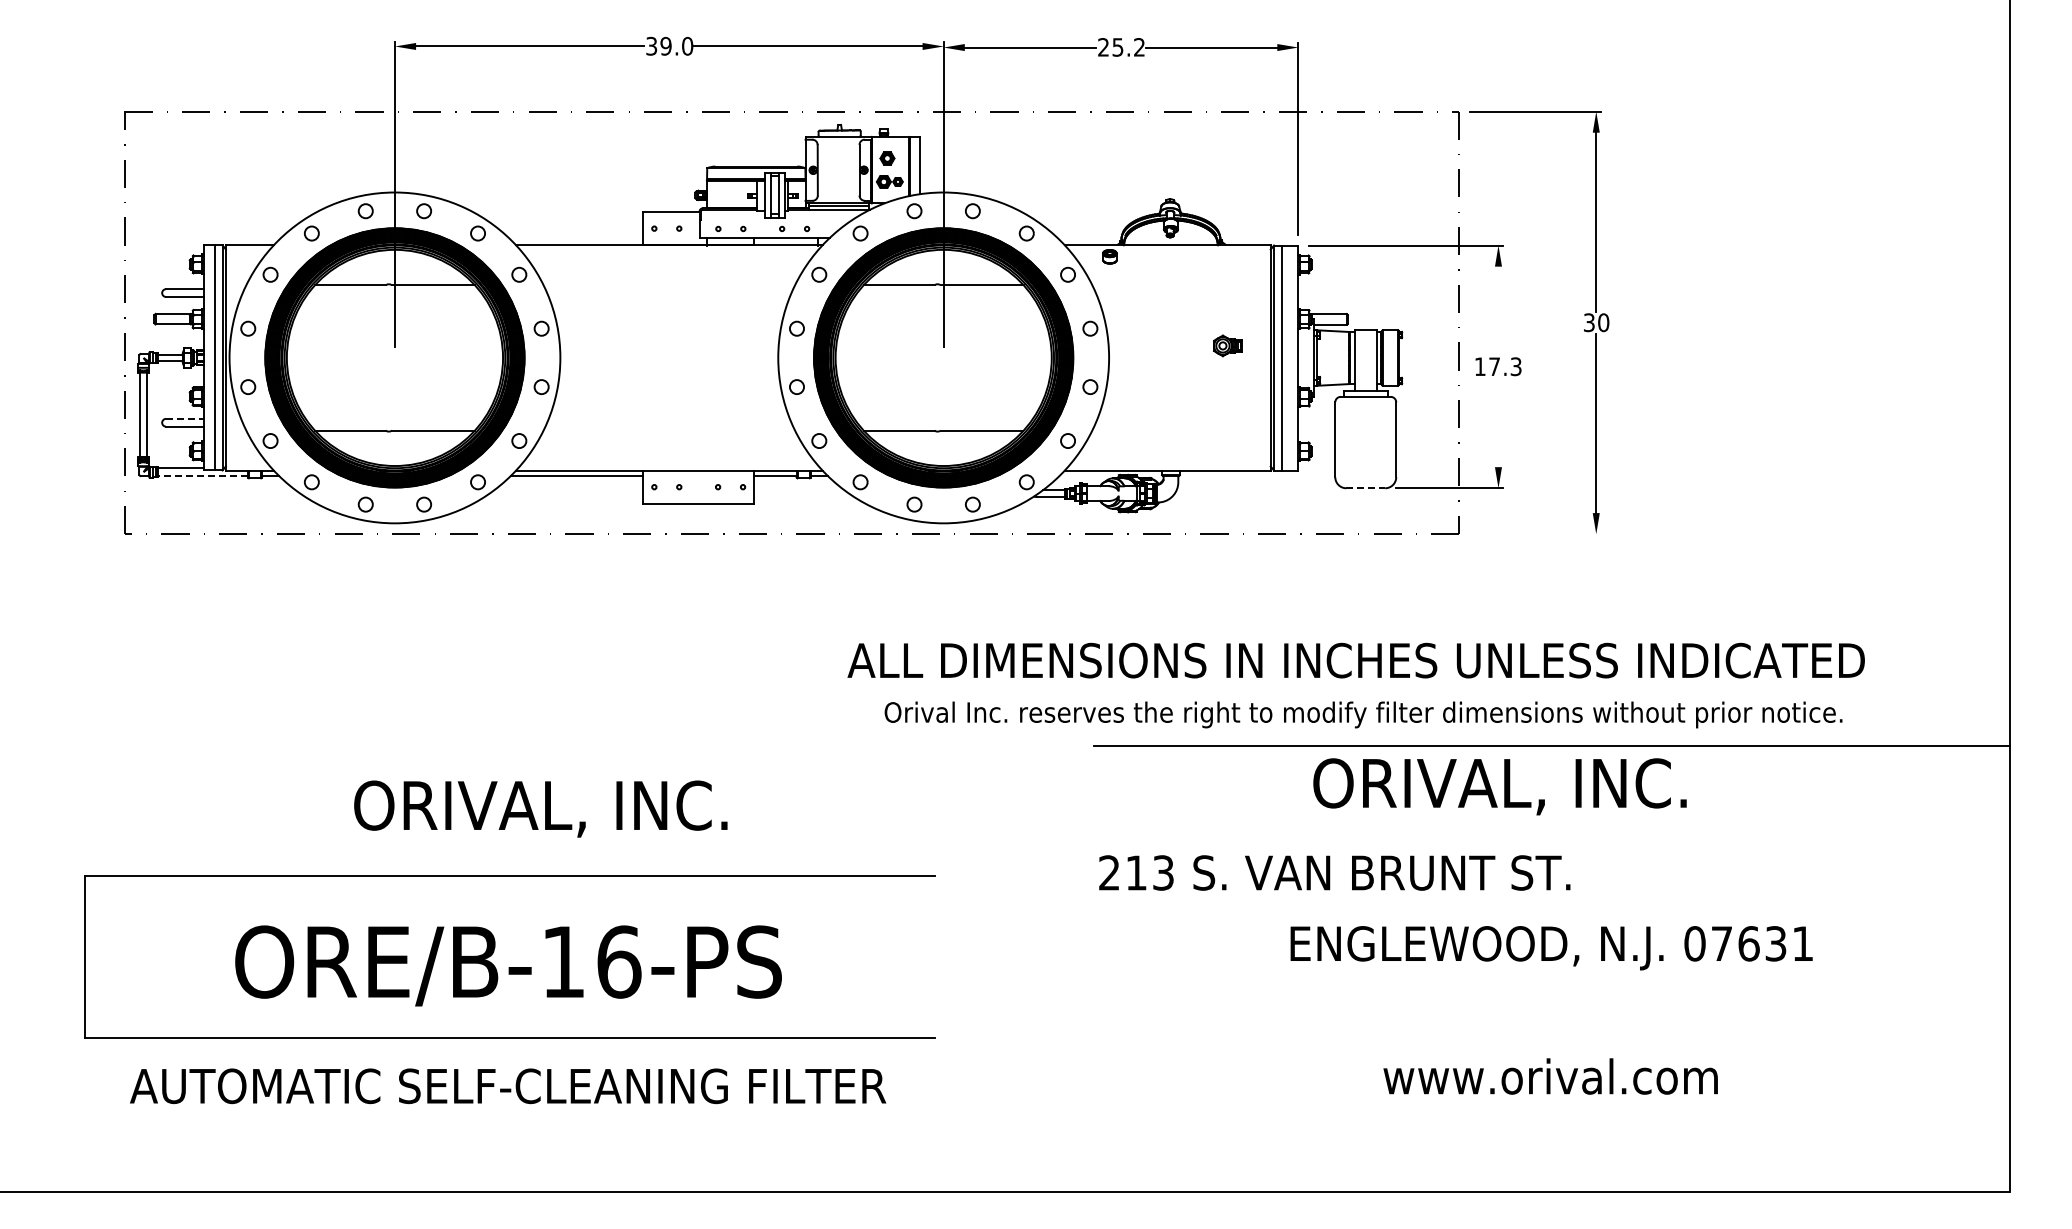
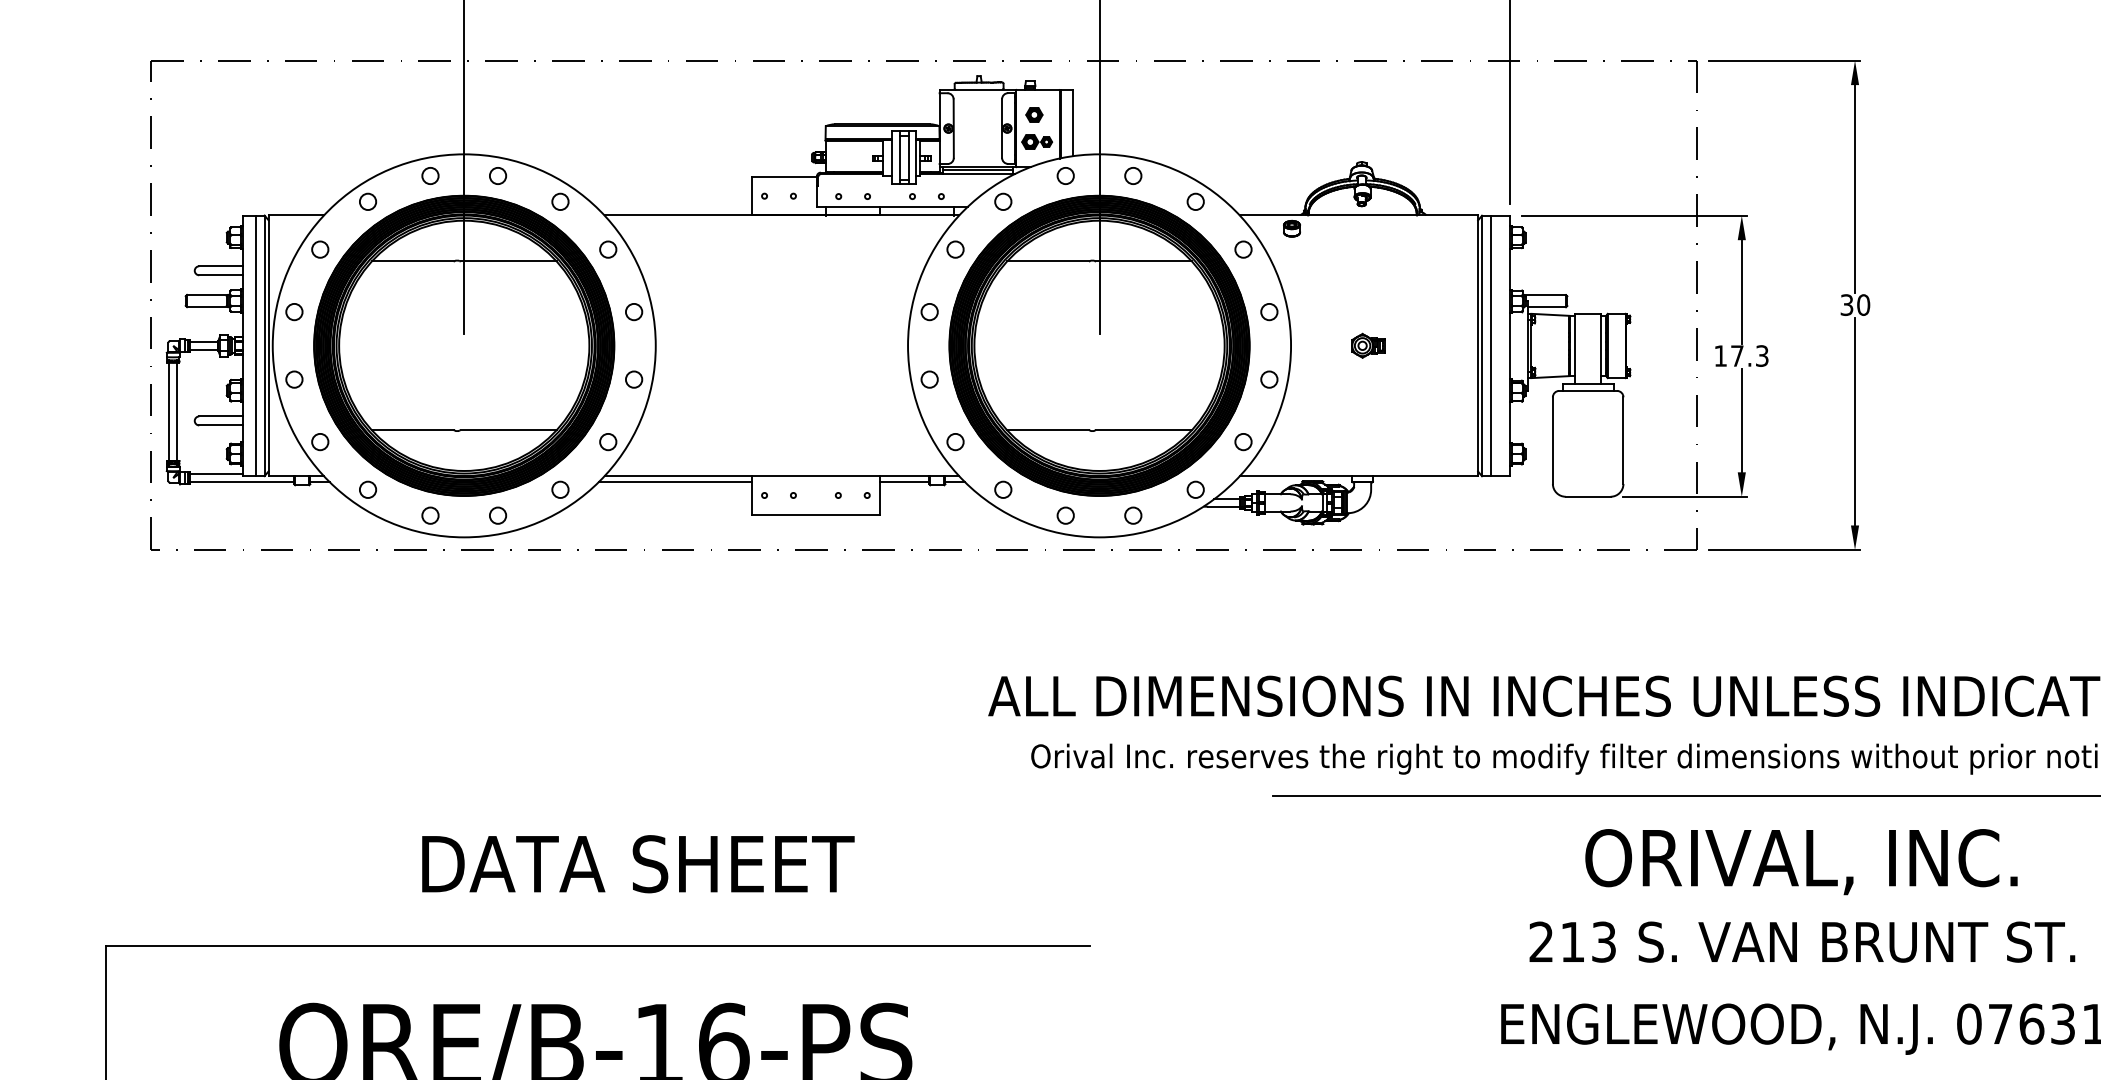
line: (1498, 311) -> (1741, 292), added
part: (1227, 345) -> (1367, 345), moved
line: (184, 418) -> (220, 415), dashed -> solid
line: (1498, 422) -> (1741, 420), added
line: (203, 475) -> (242, 481), dashed -> solid
line: (1366, 488) -> (1589, 497), dashed -> solid
line: (1534, 534) -> (1783, 550), added
text: (1499, 786) -> (1800, 861), moved
text: (543, 808) -> (636, 867), ORIVAL, INC. -> DATA SHEET
text: (1334, 872) -> (1802, 941), moved

